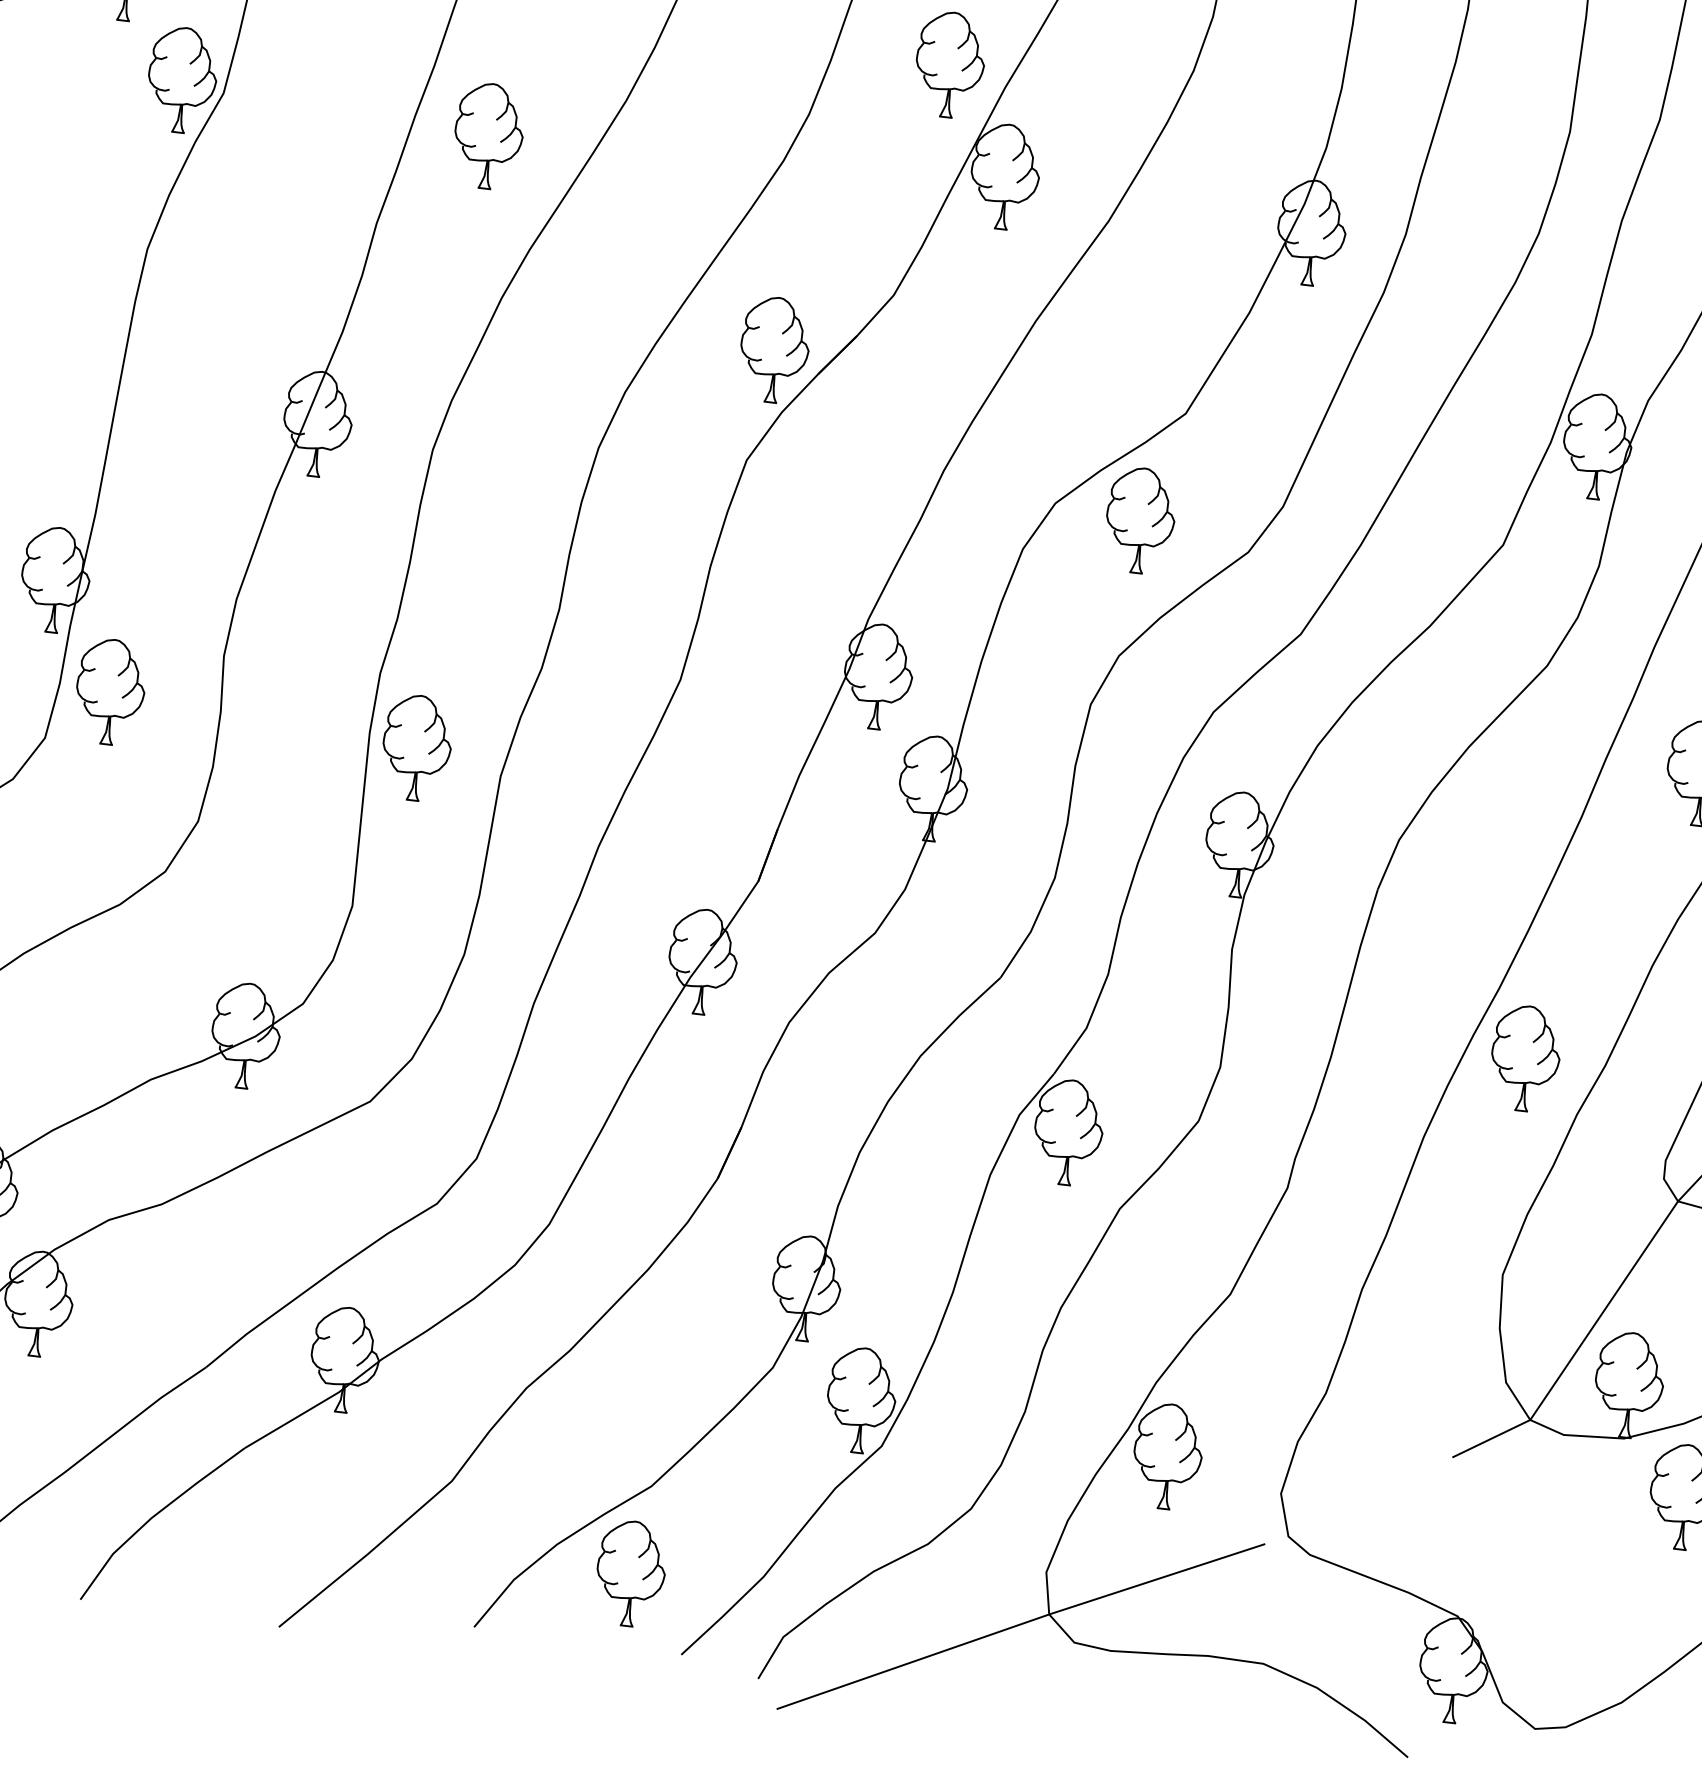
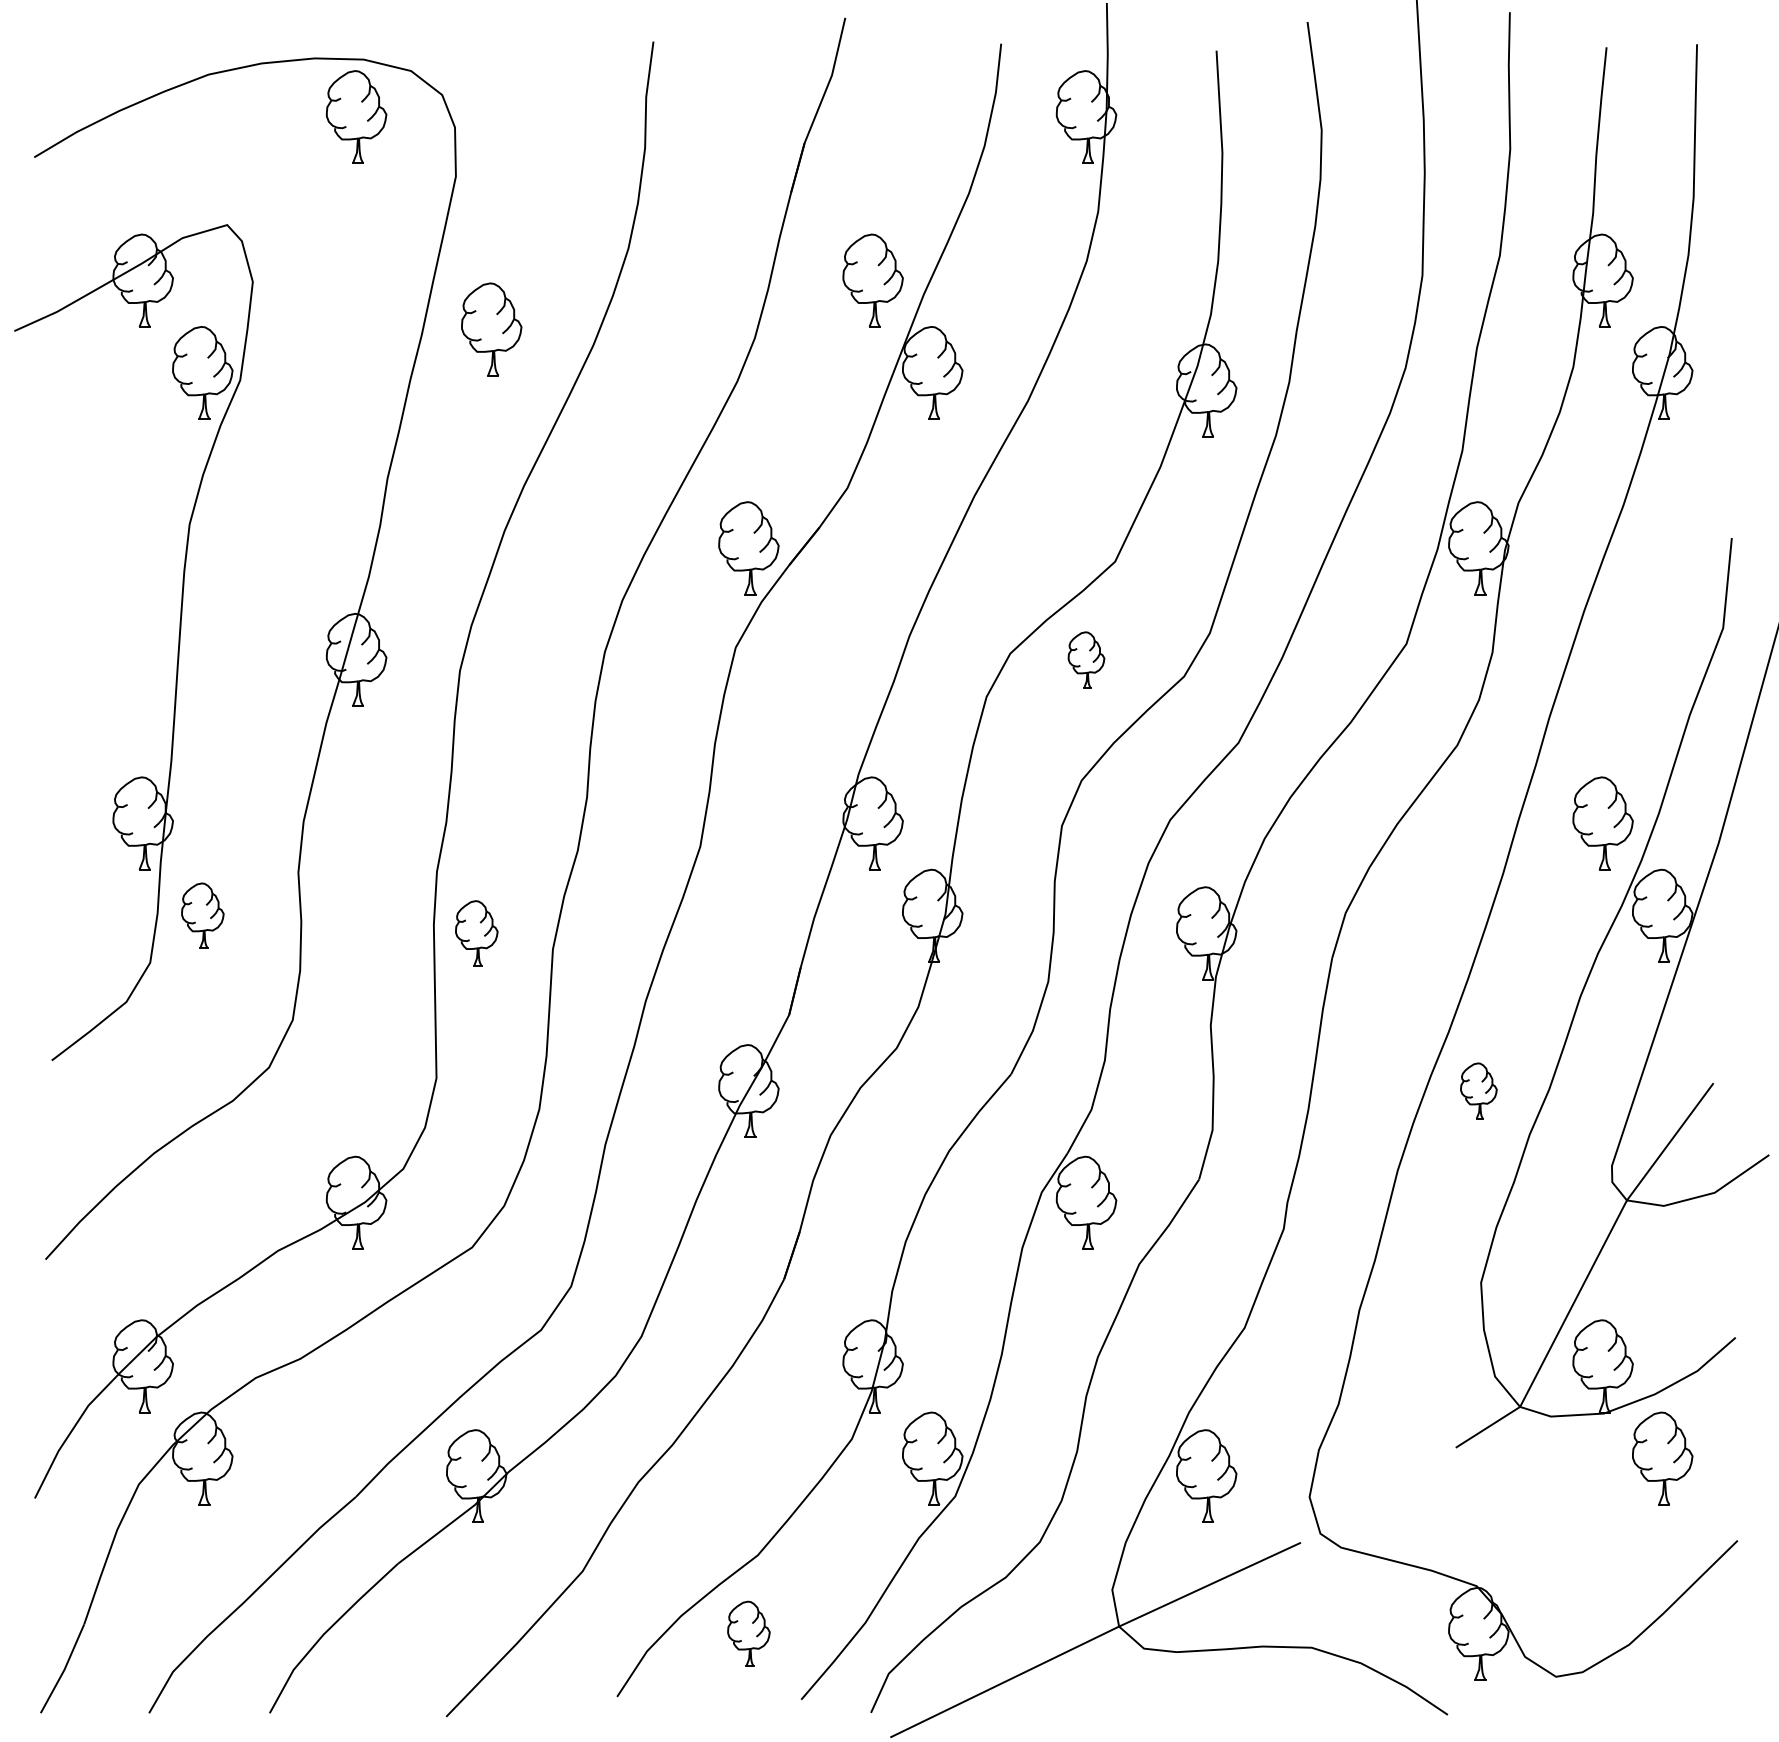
part: (488, 136) -> (491, 329), moved
part: (1140, 520) -> (1086, 659), size x0.6
part: (110, 691) -> (202, 915), size x0.7
part: (416, 748) -> (476, 933), size x0.7
part: (1525, 1057) -> (1478, 1090), size x0.6
part: (630, 1573) -> (748, 1633), size x0.7

